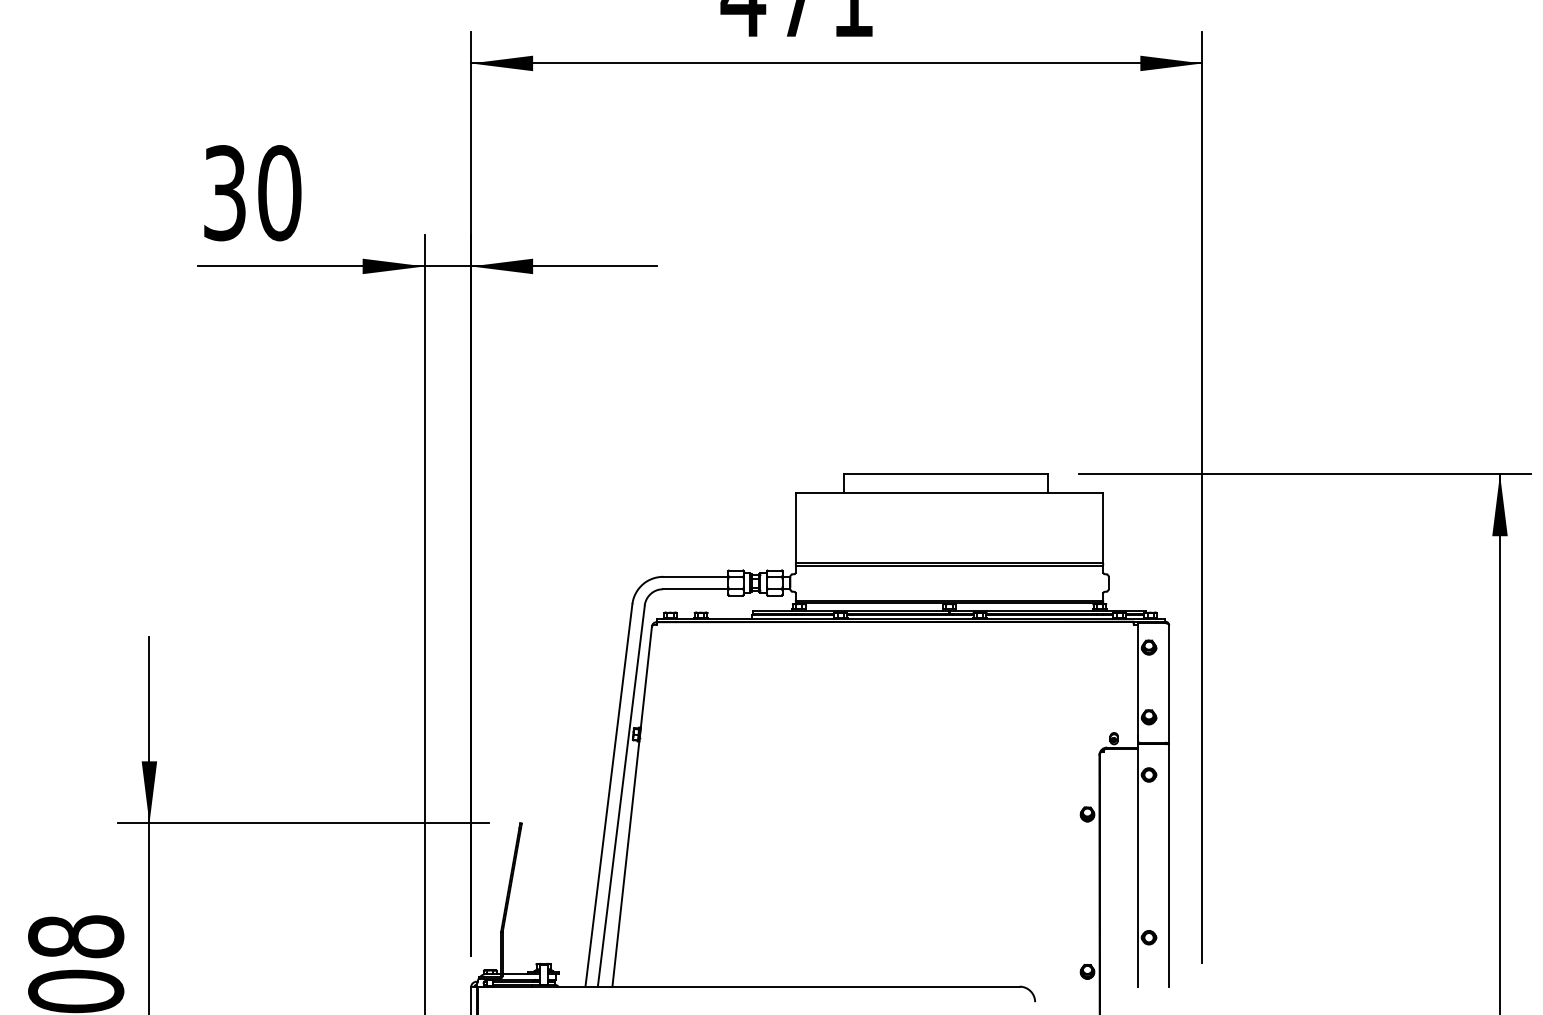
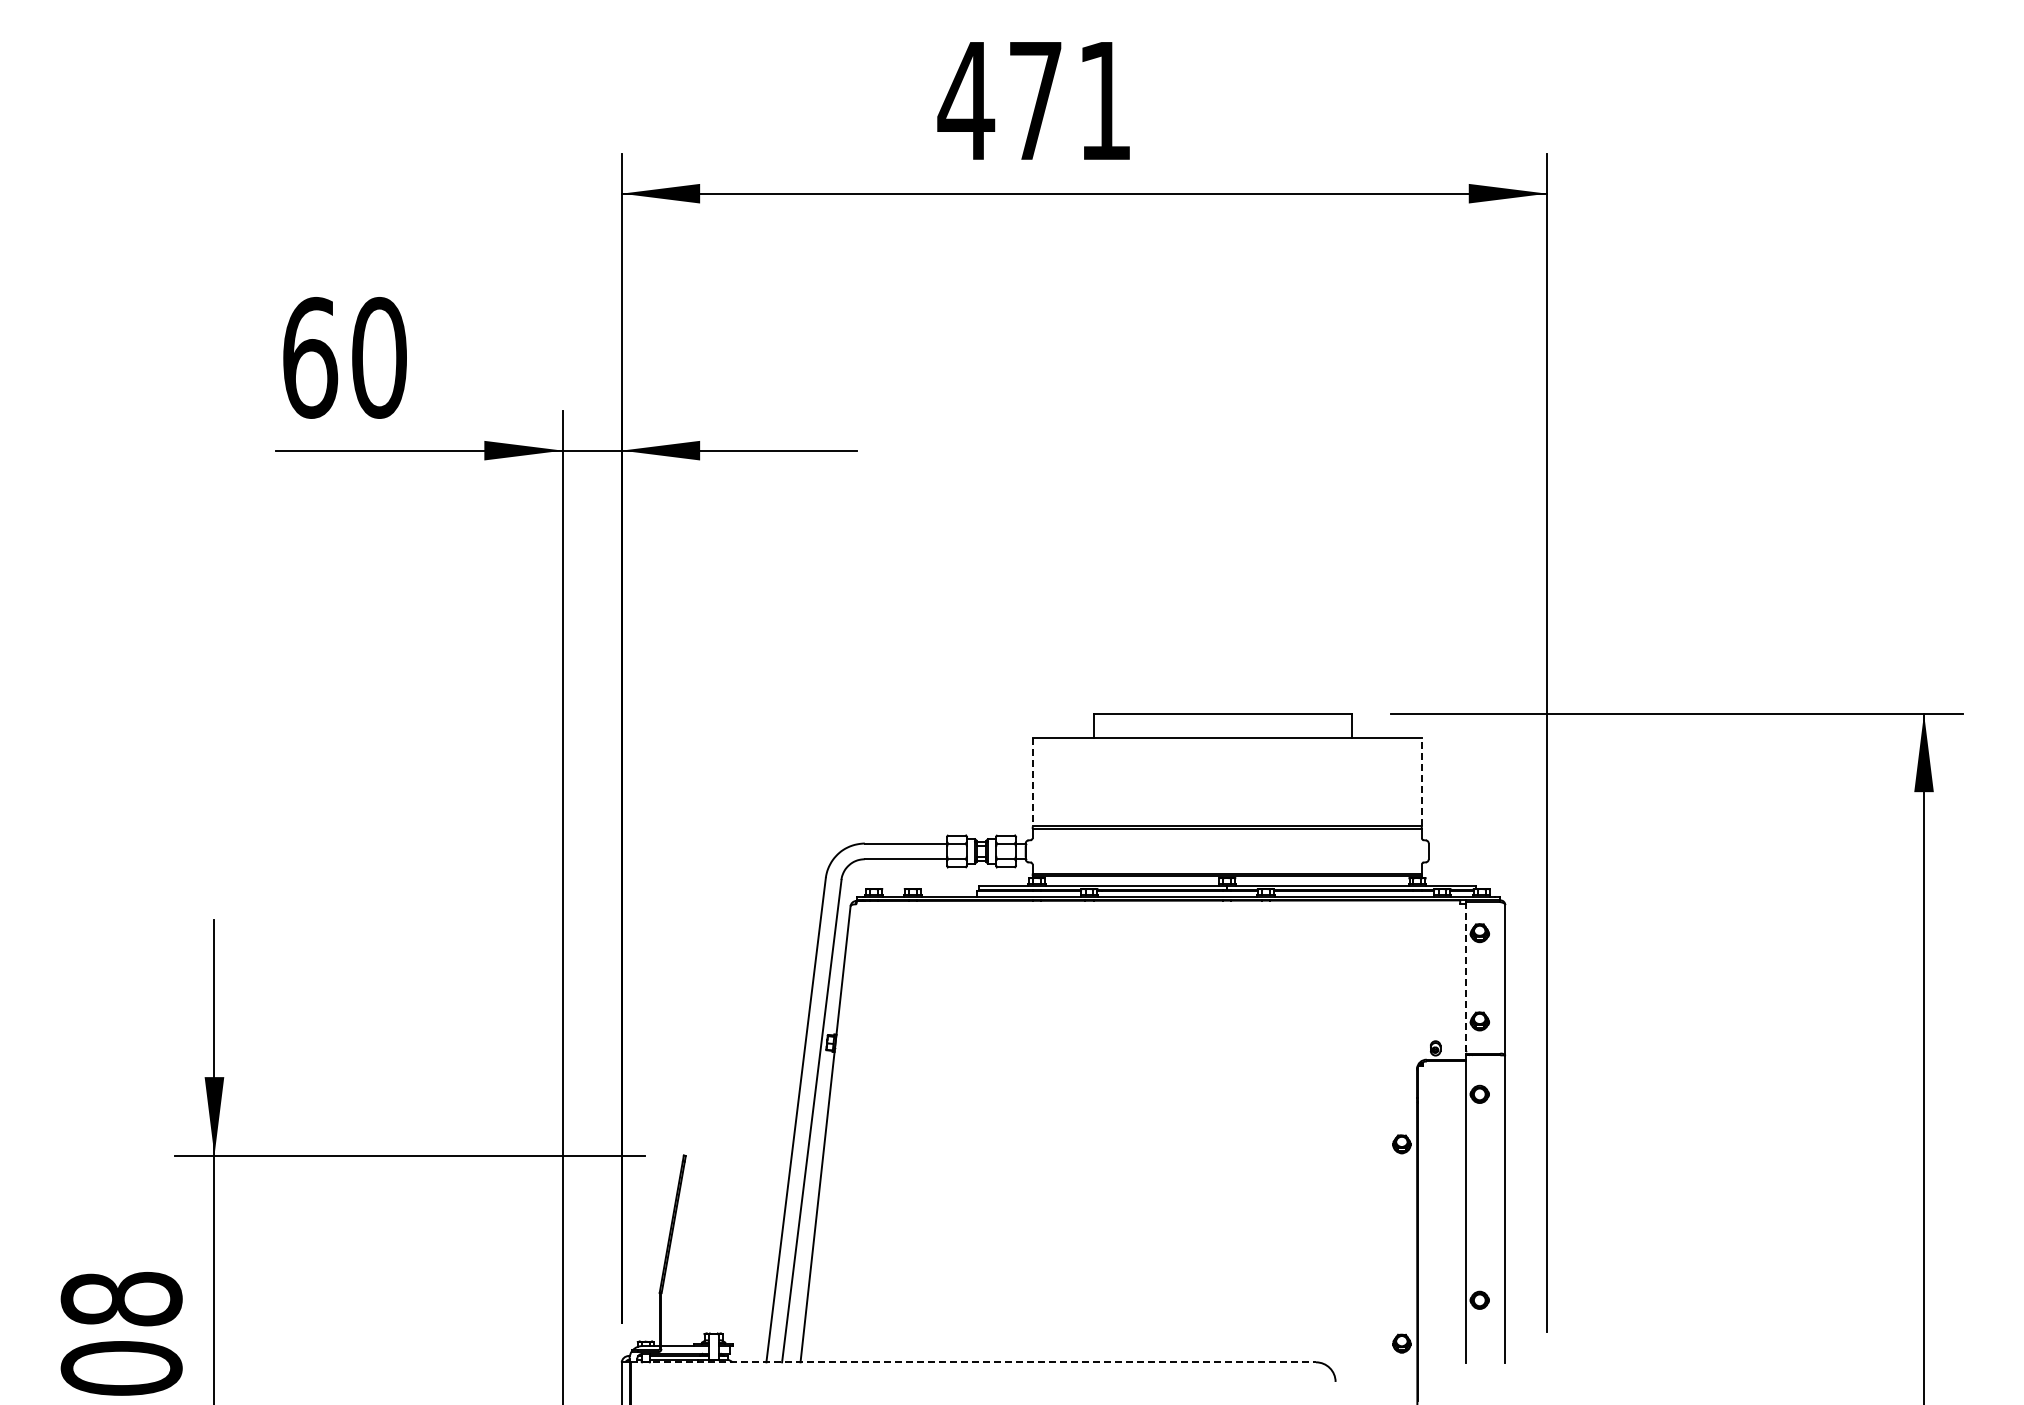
text: (225, 192) -> (310, 357), 30 -> 60
line: (1102, 527) -> (1421, 781), solid -> dashed
line: (795, 528) -> (1032, 782), solid -> dashed
line: (1138, 682) -> (1466, 977), solid -> dashed
line: (749, 986) -> (973, 1362), solid -> dashed

